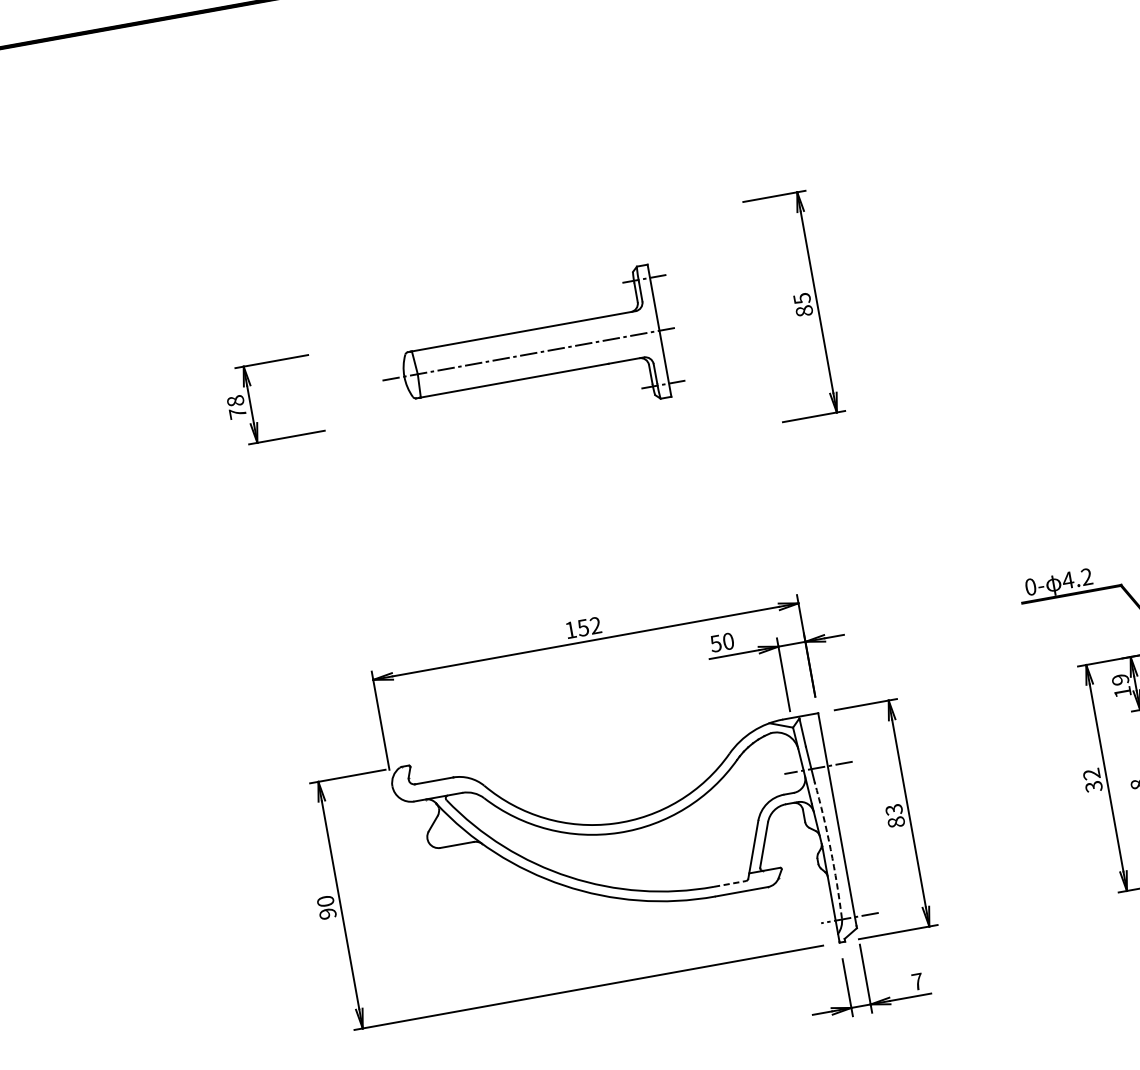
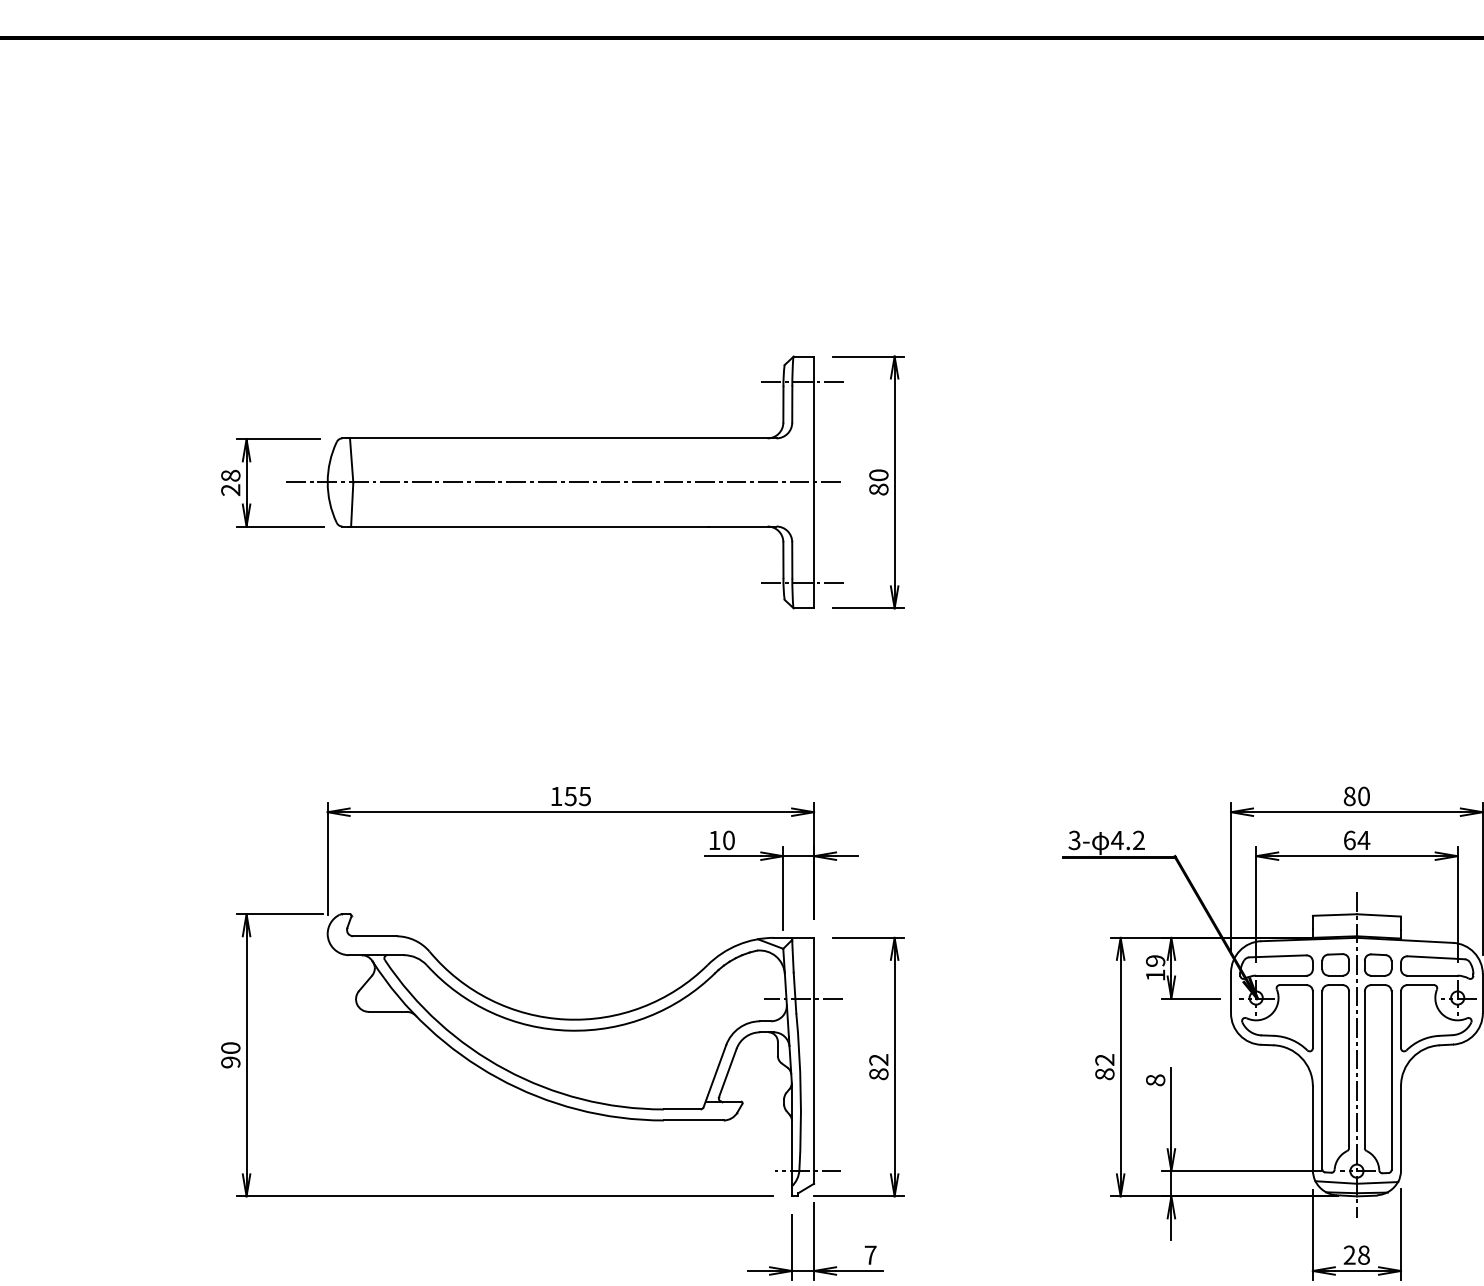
text: (801, 298) -> (878, 475), 85 -> 80
part: (528, 354) -> (564, 482), size x1.67
text: (237, 413) -> (230, 490), 78 -> 28
text: (1030, 587) -> (1074, 840), 0- -> 3-
text: (595, 625) -> (584, 796), 152 -> 155
text: (715, 643) -> (714, 840), 50 -> 10
text: (1093, 786) -> (1104, 1074), 32 -> 82
text: (893, 809) -> (878, 1059), 83 -> 82
arc: (830, 849) -> (800, 1091), dashed -> solid
line: (730, 883) -> (682, 1109), dashed -> solid

